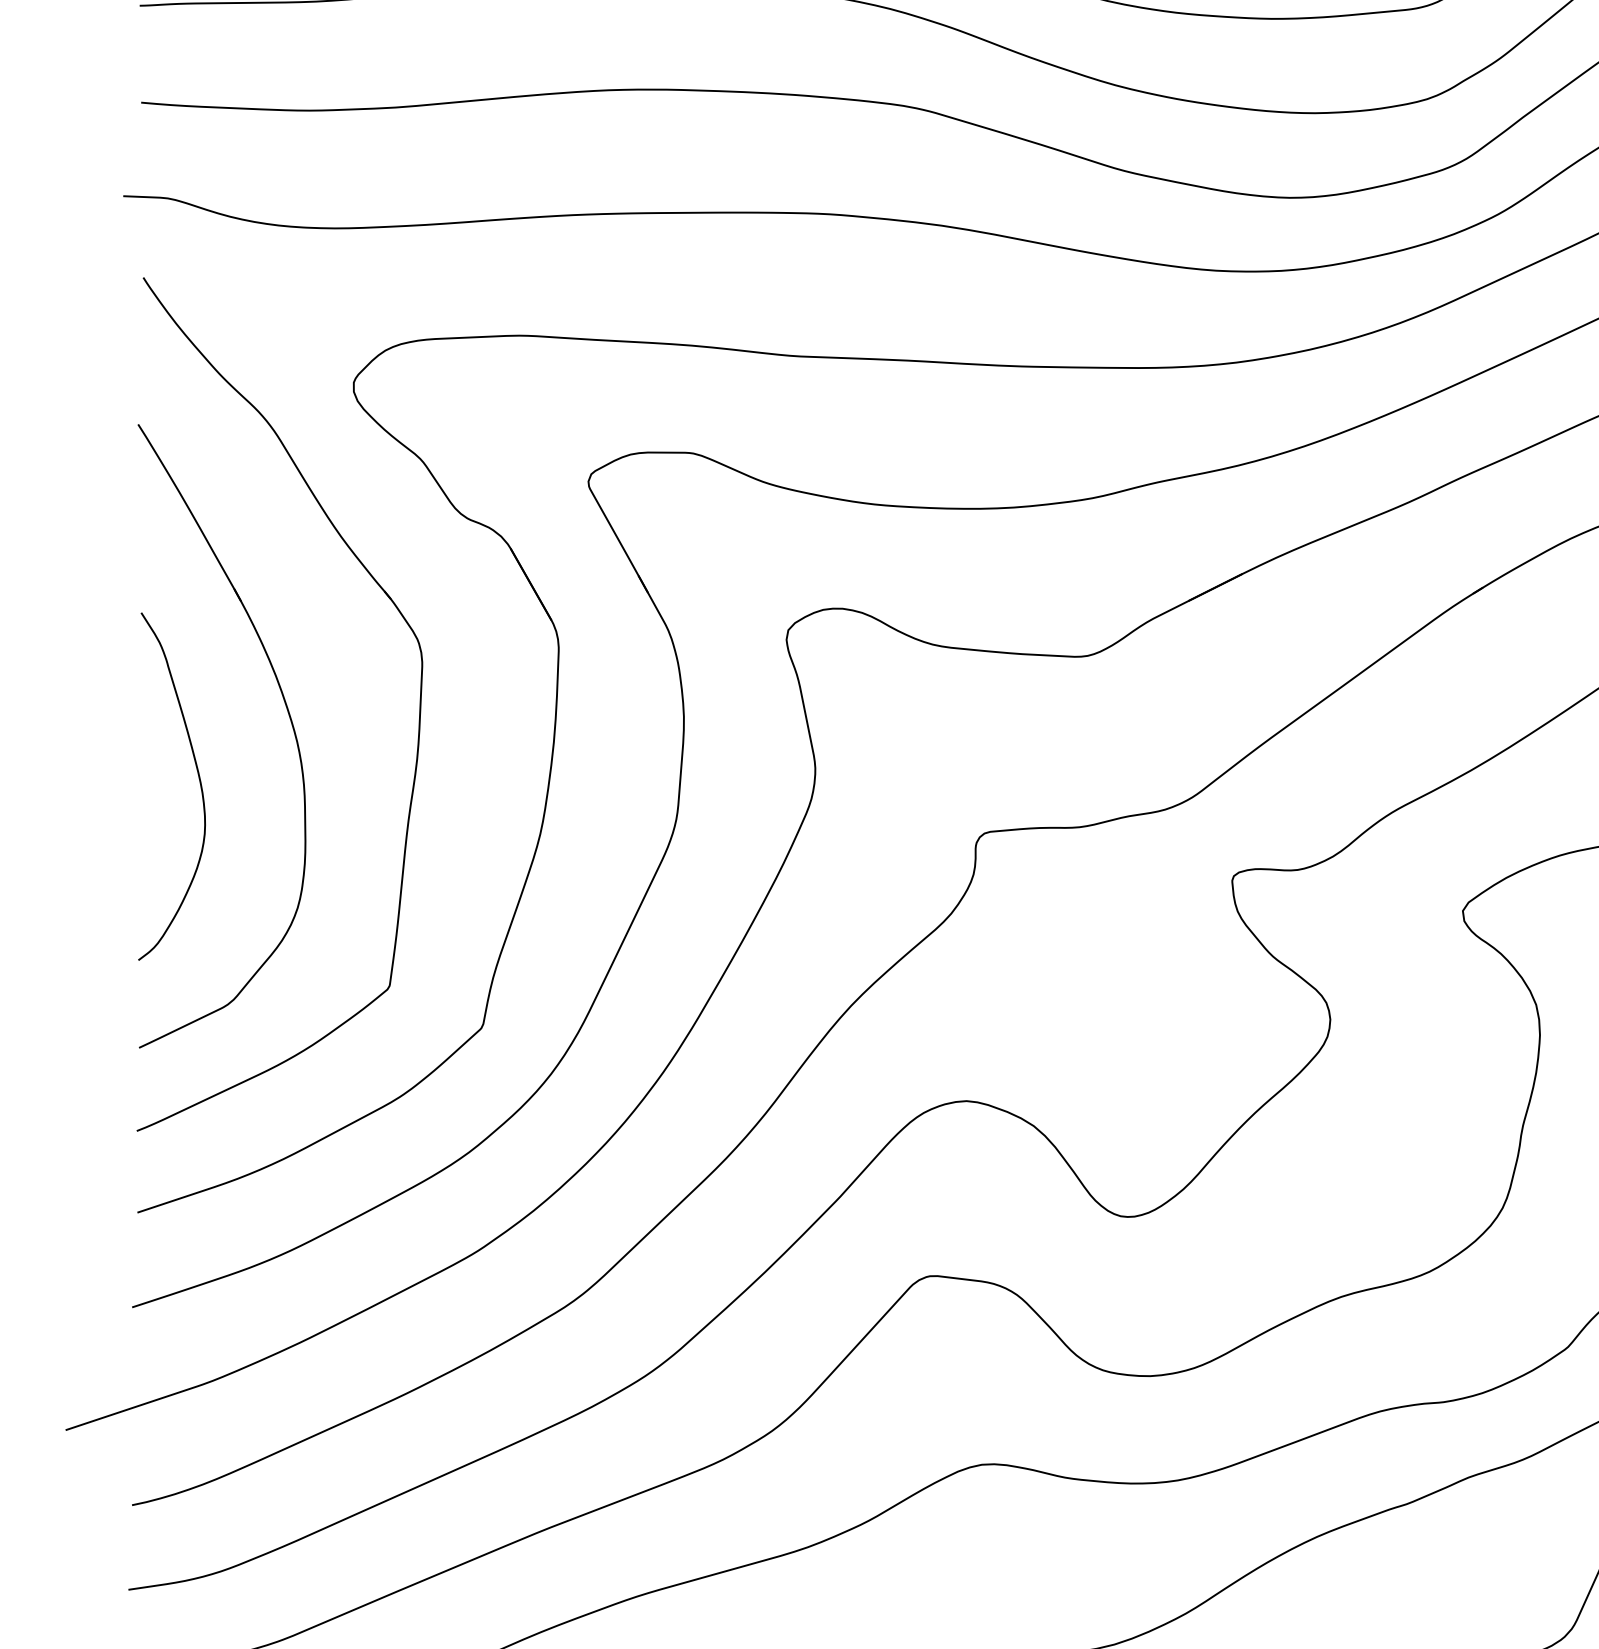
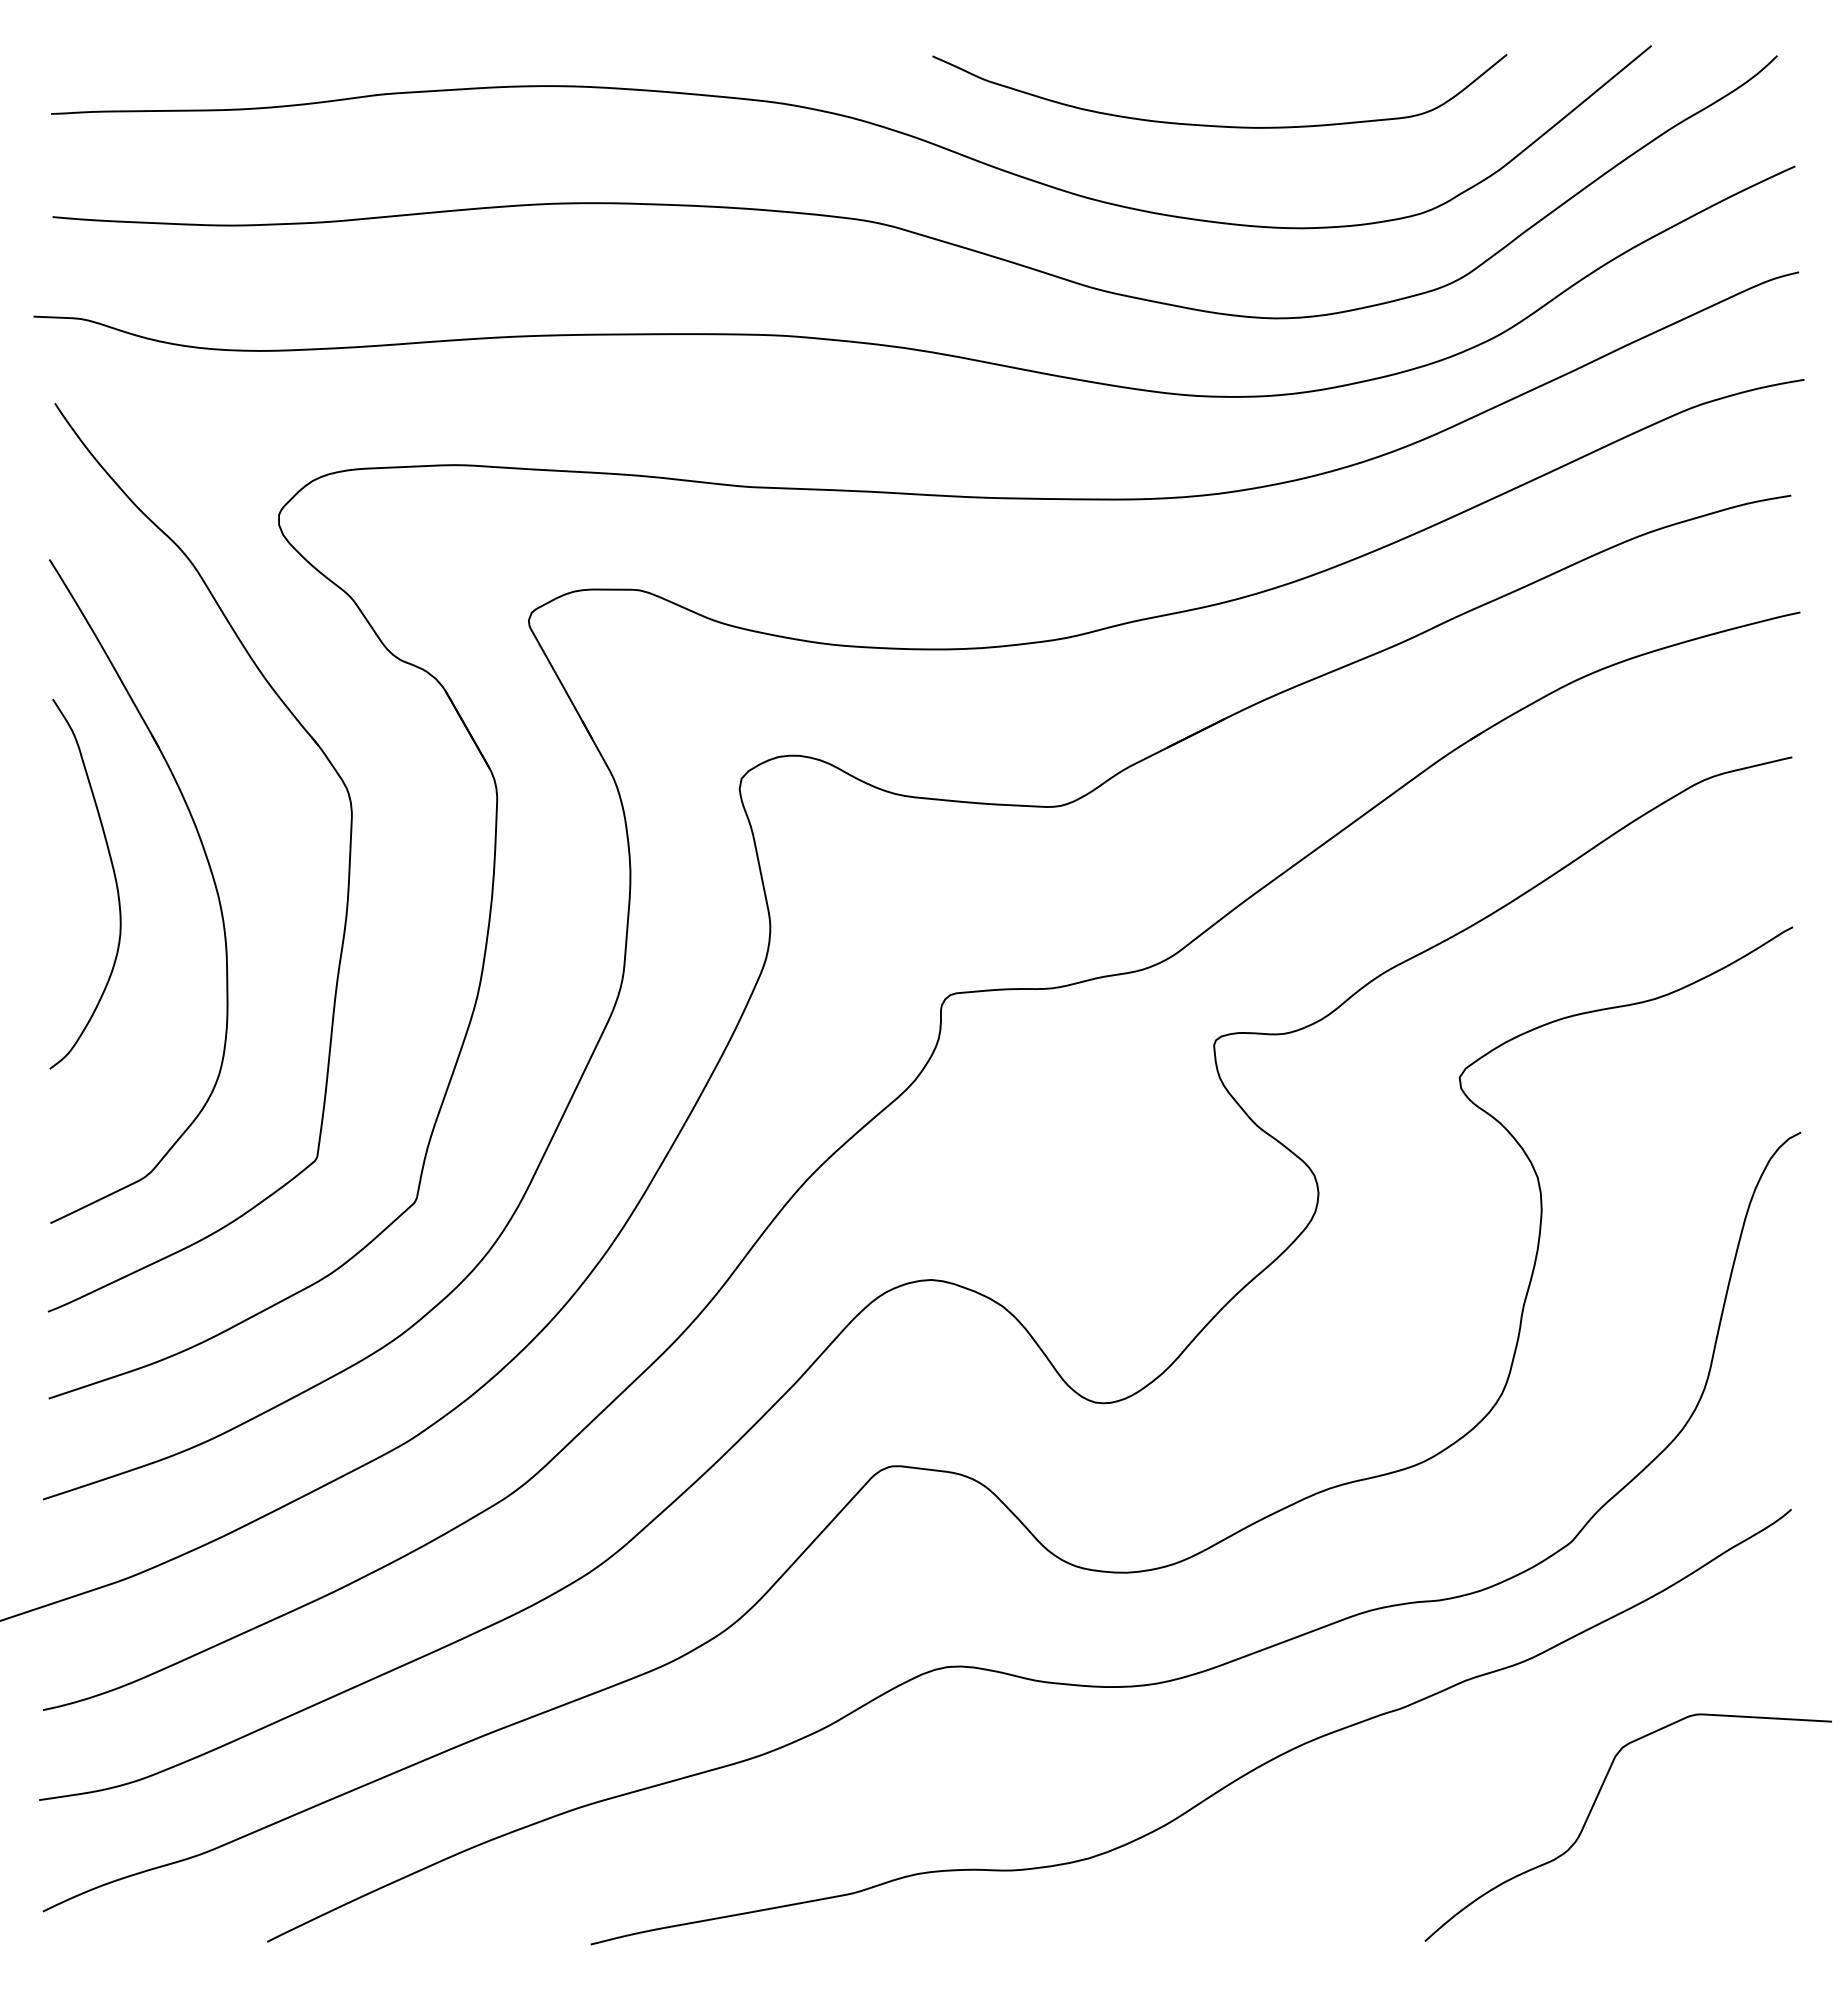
curve: (199, 782) -> (114, 879), moved

